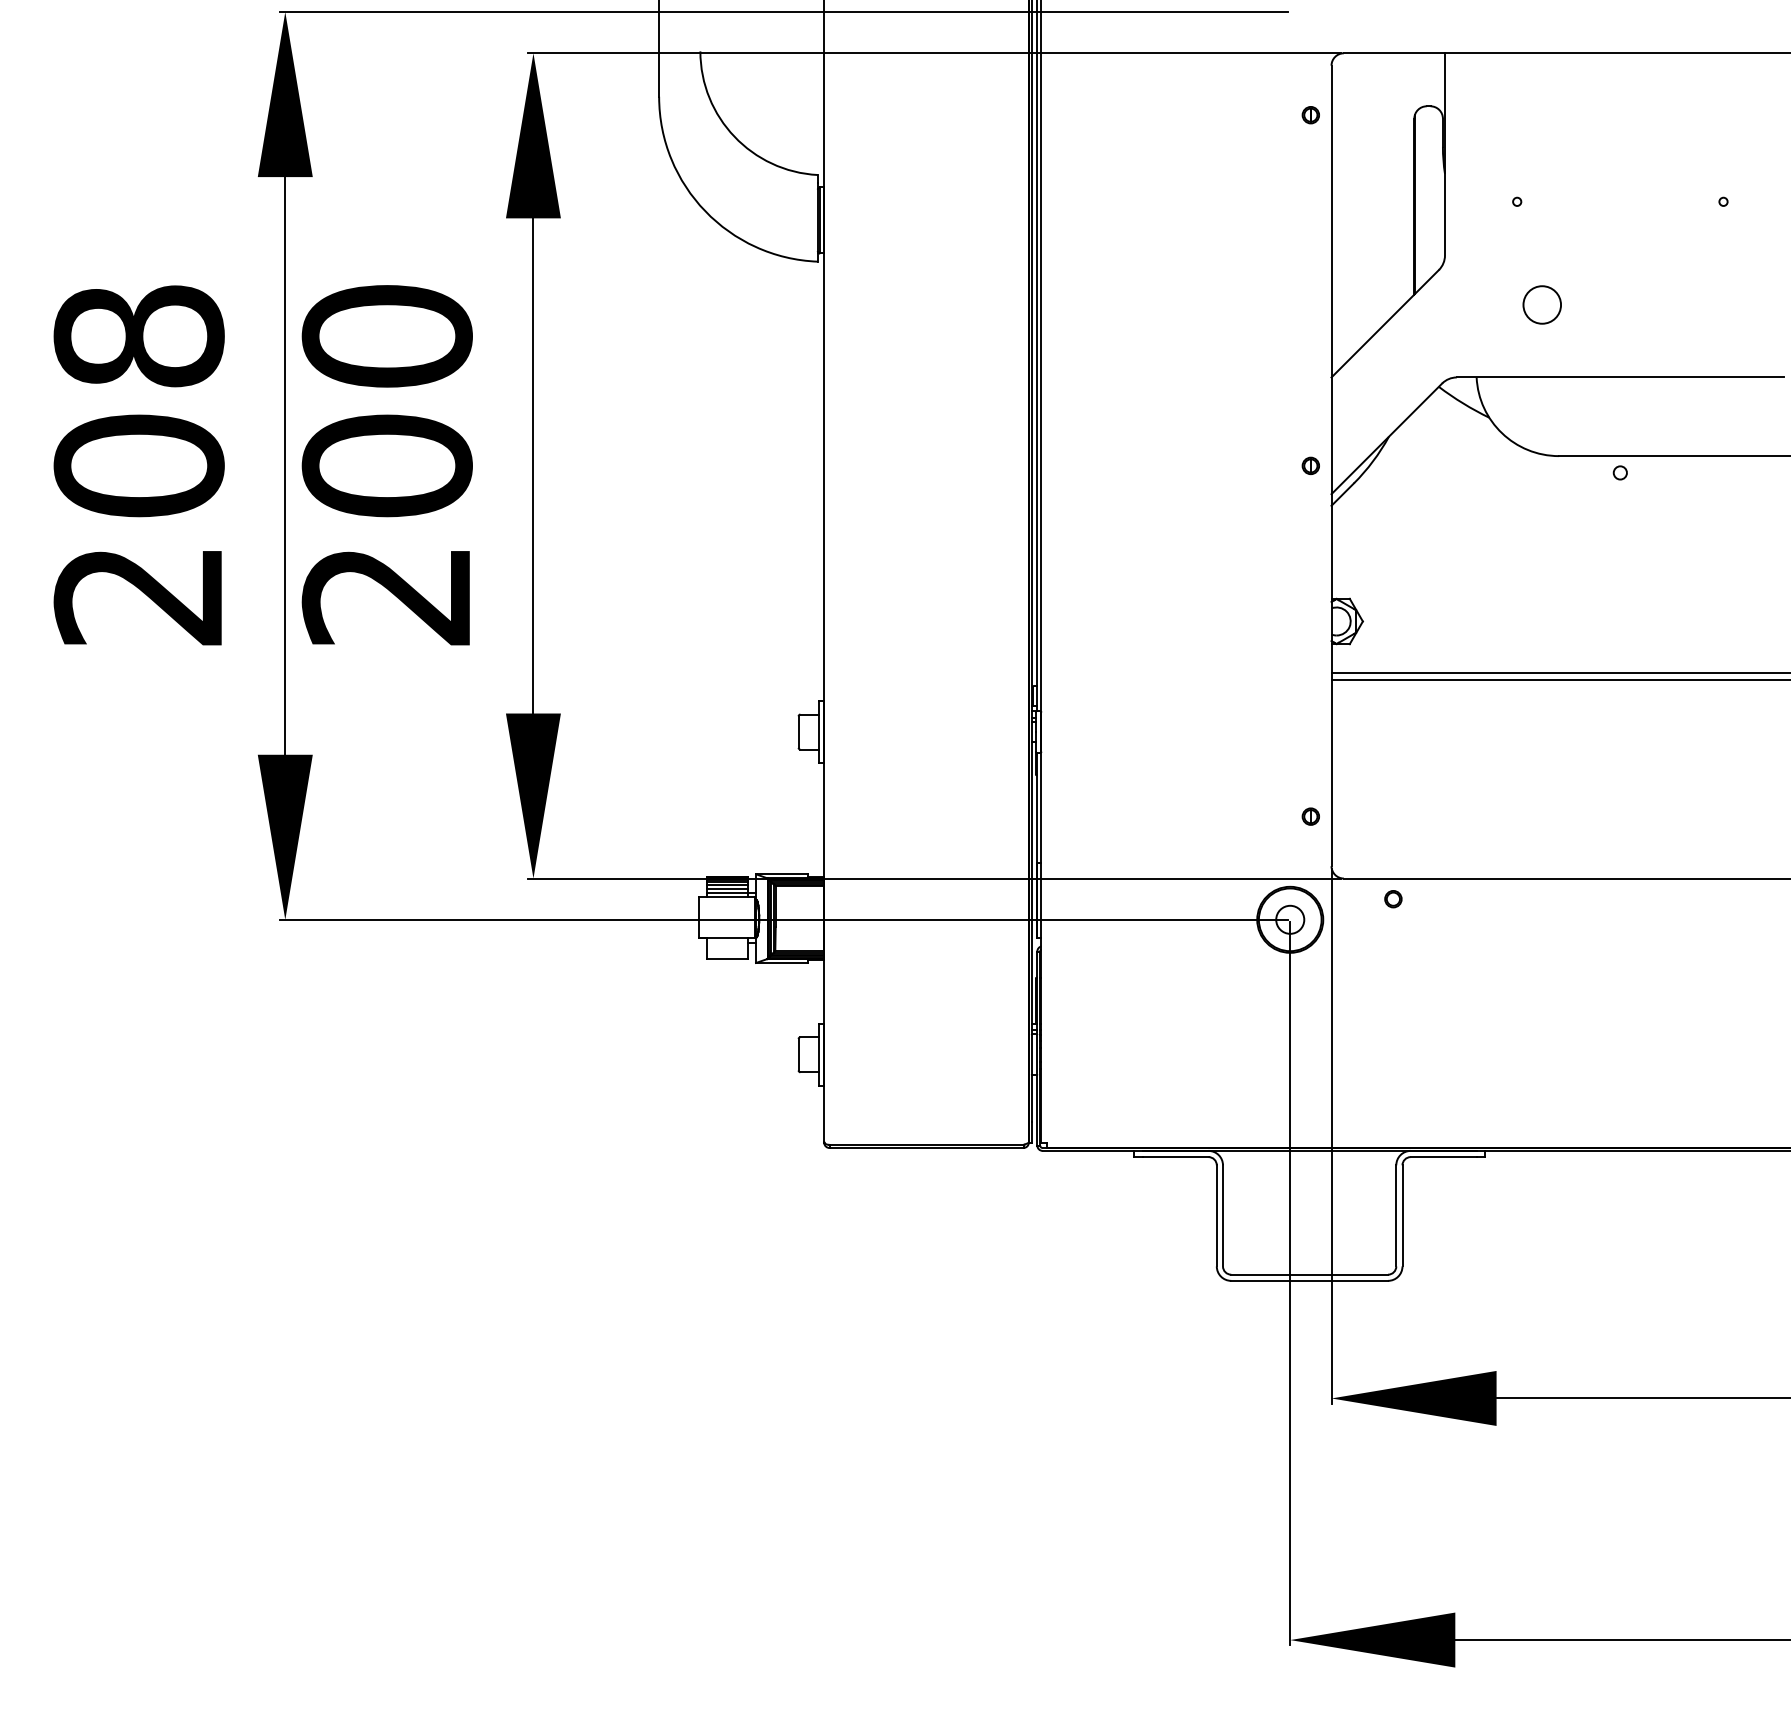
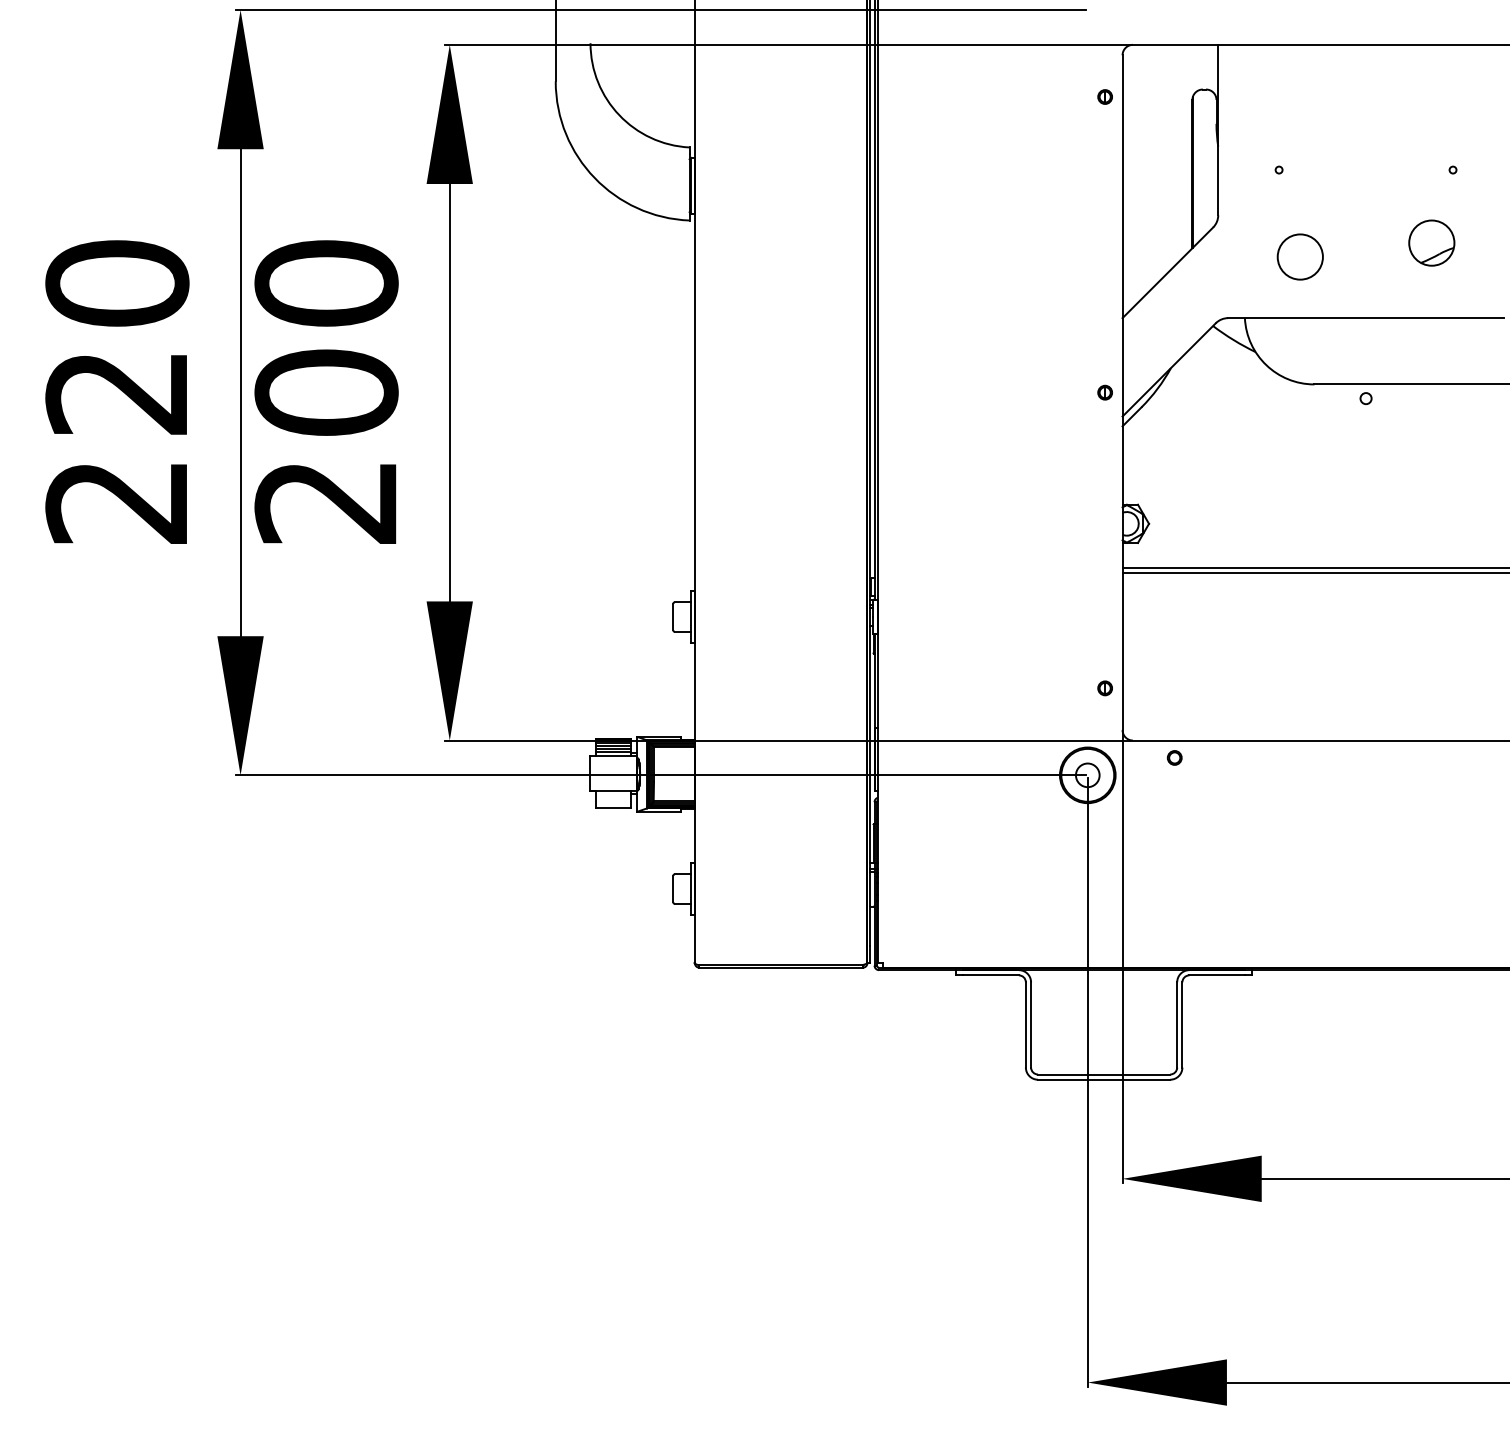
part: (1697, 287) -> (1431, 242), added
circle: (1541, 304) -> (1299, 256), size x1.43
text: (139, 400) -> (117, 337), 208 -> 220

